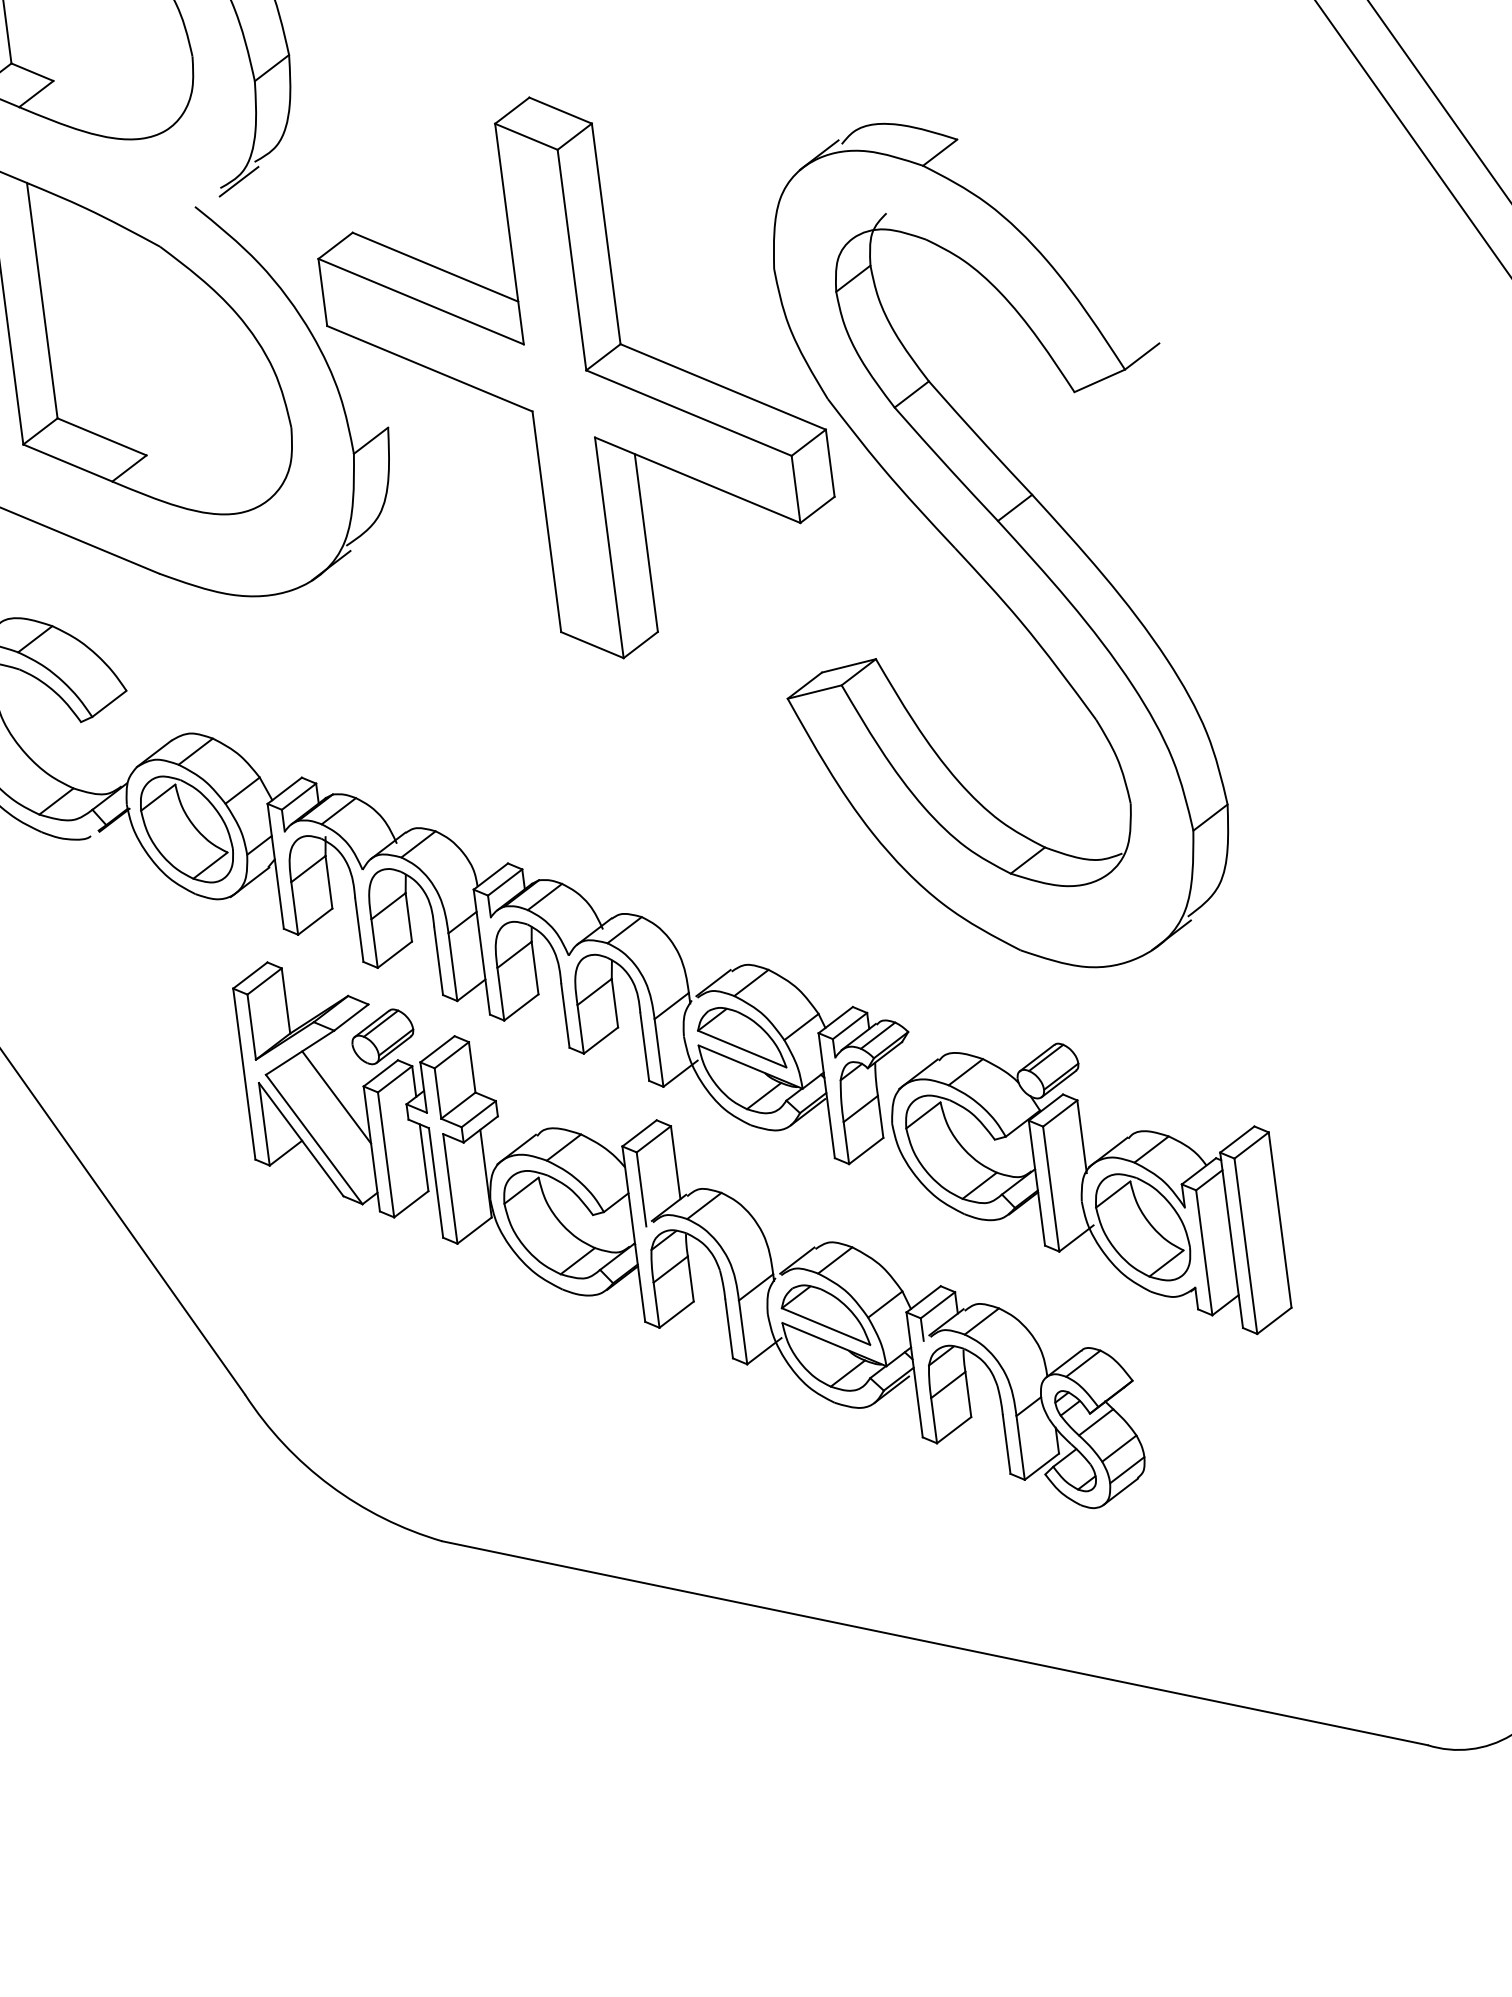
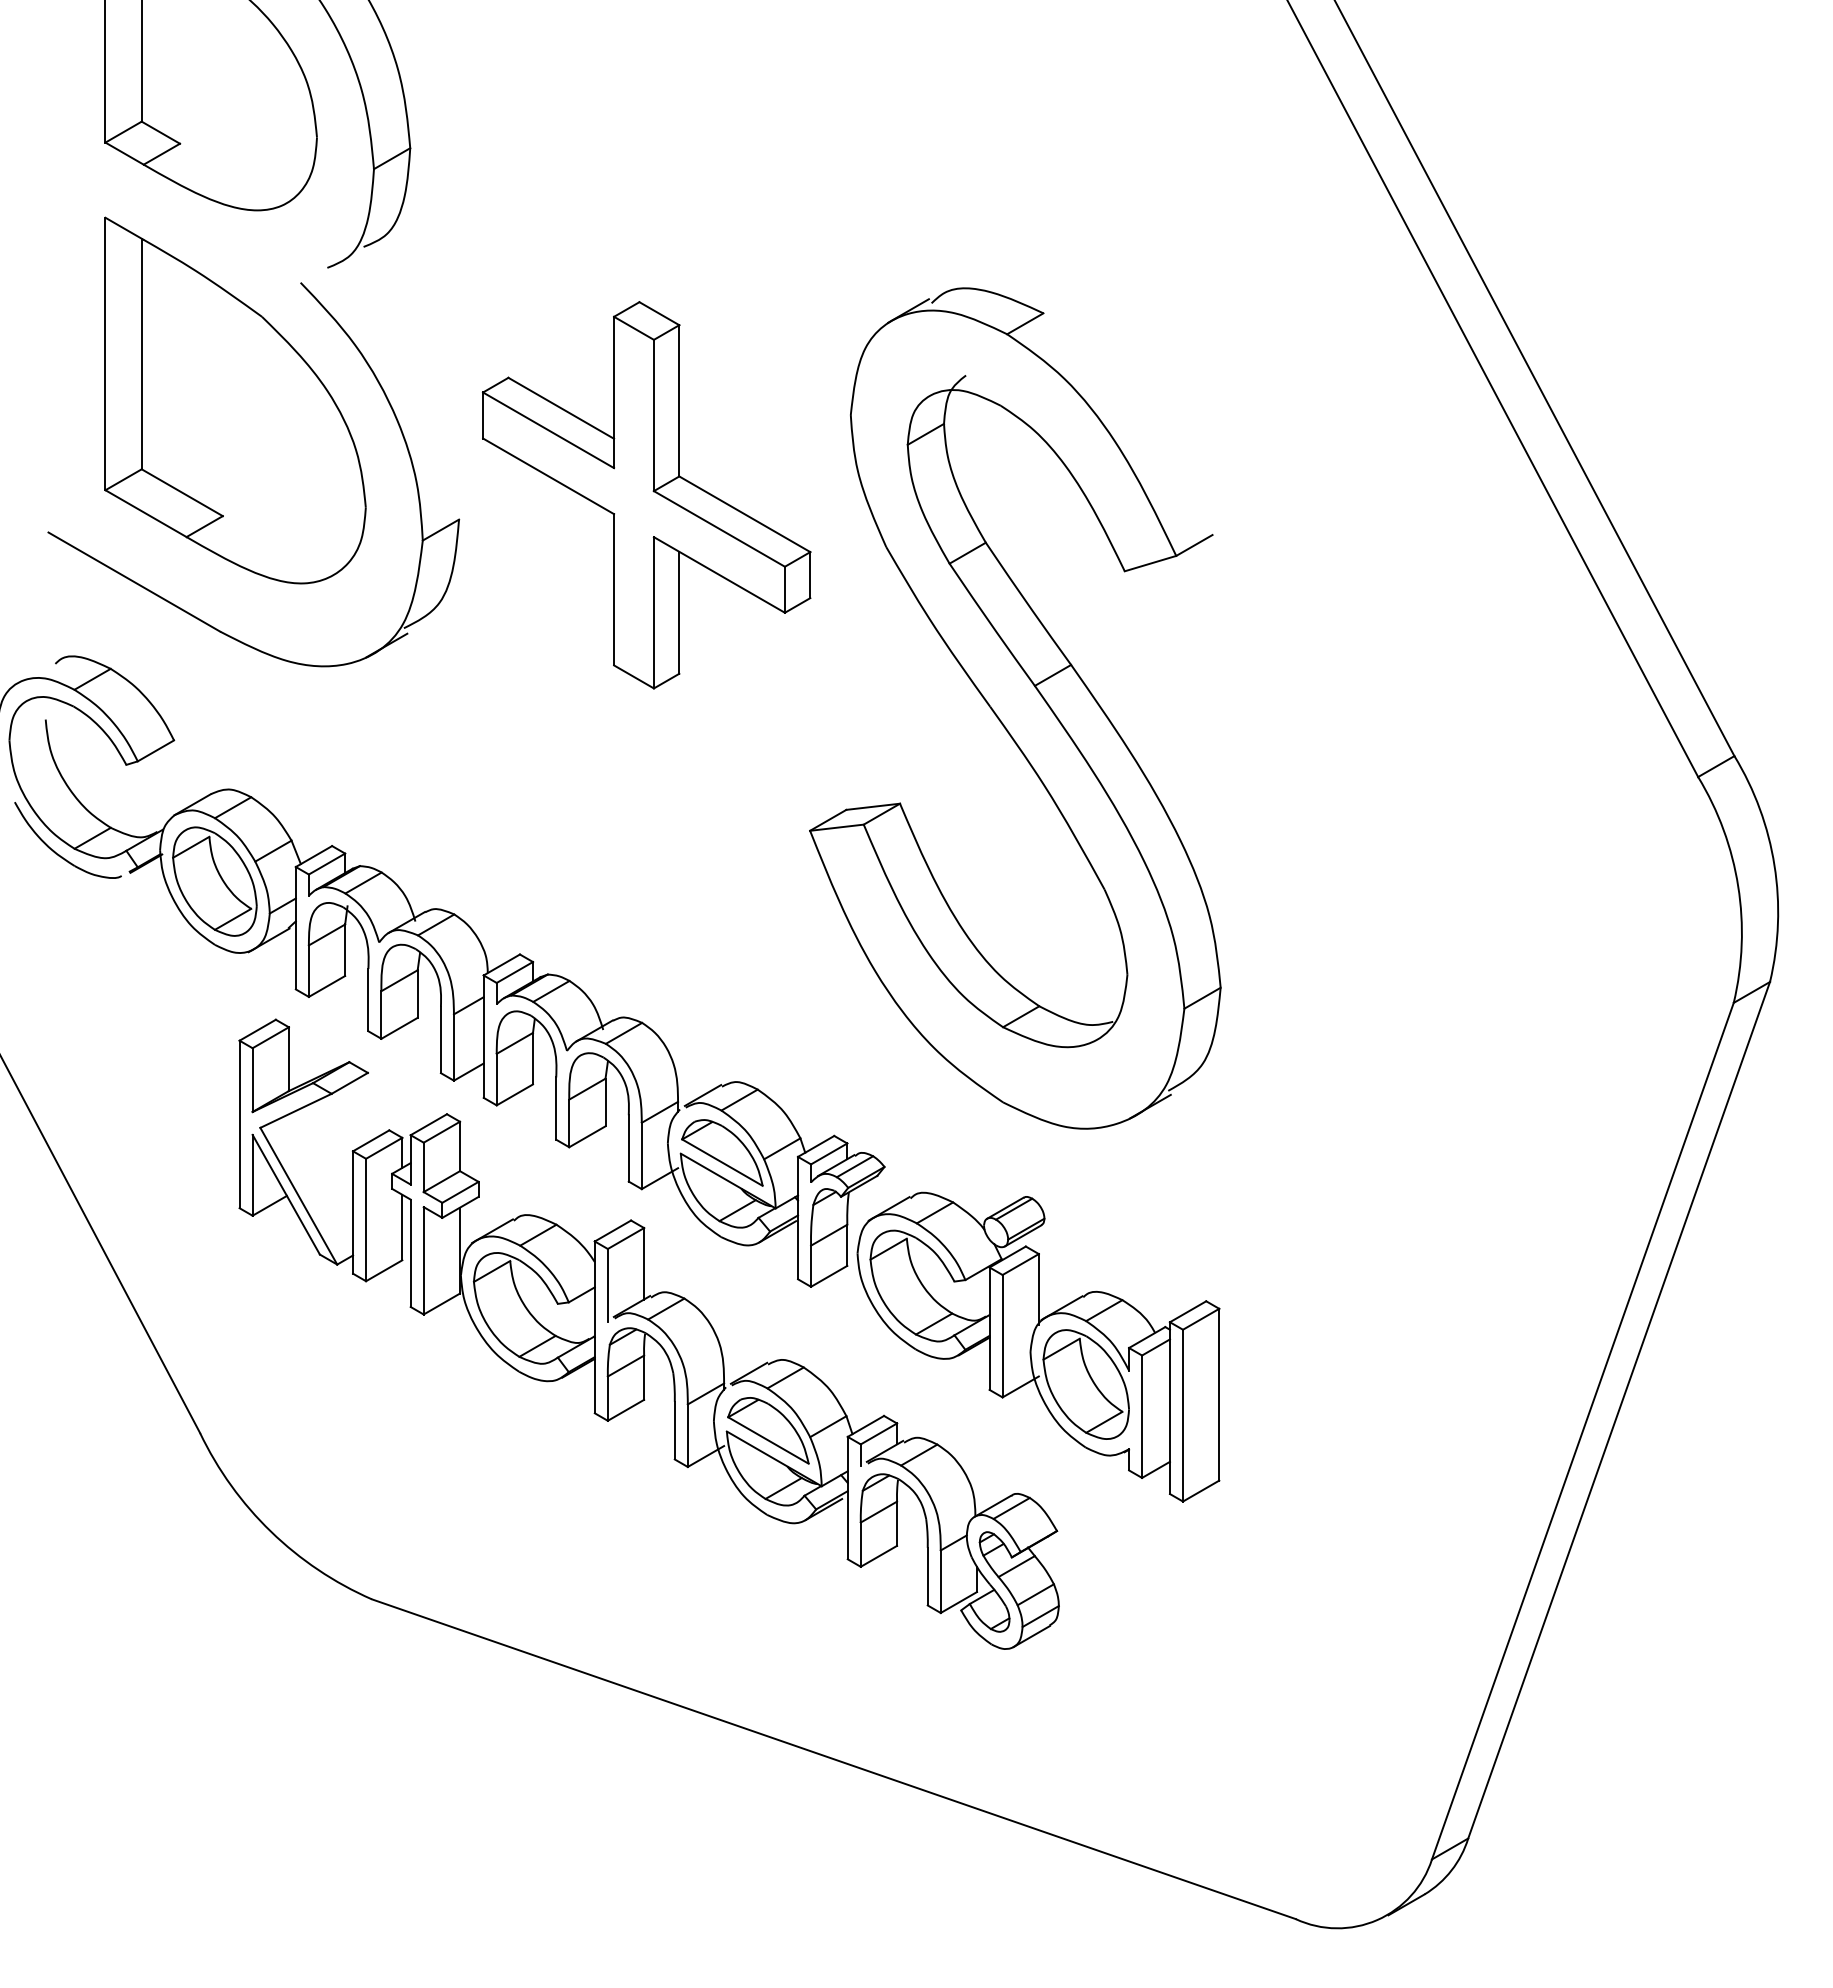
line: (238, 181) -> (345, 263), removed
part: (576, 378) -> (646, 495), size x0.7
part: (382, 1036) -> (377, 1105), removed
line: (336, 1097) -> (325, 1158), removed

